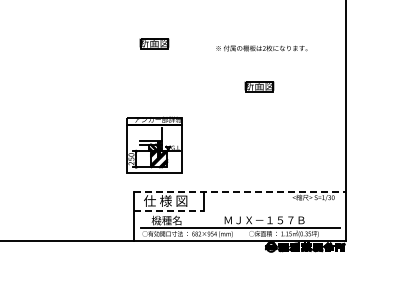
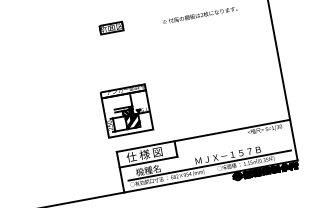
part: (259, 86) -> (203, 46), removed
line: (240, 191) -> (204, 135), dashed -> solid
line: (169, 210) -> (149, 161), dashed -> solid

